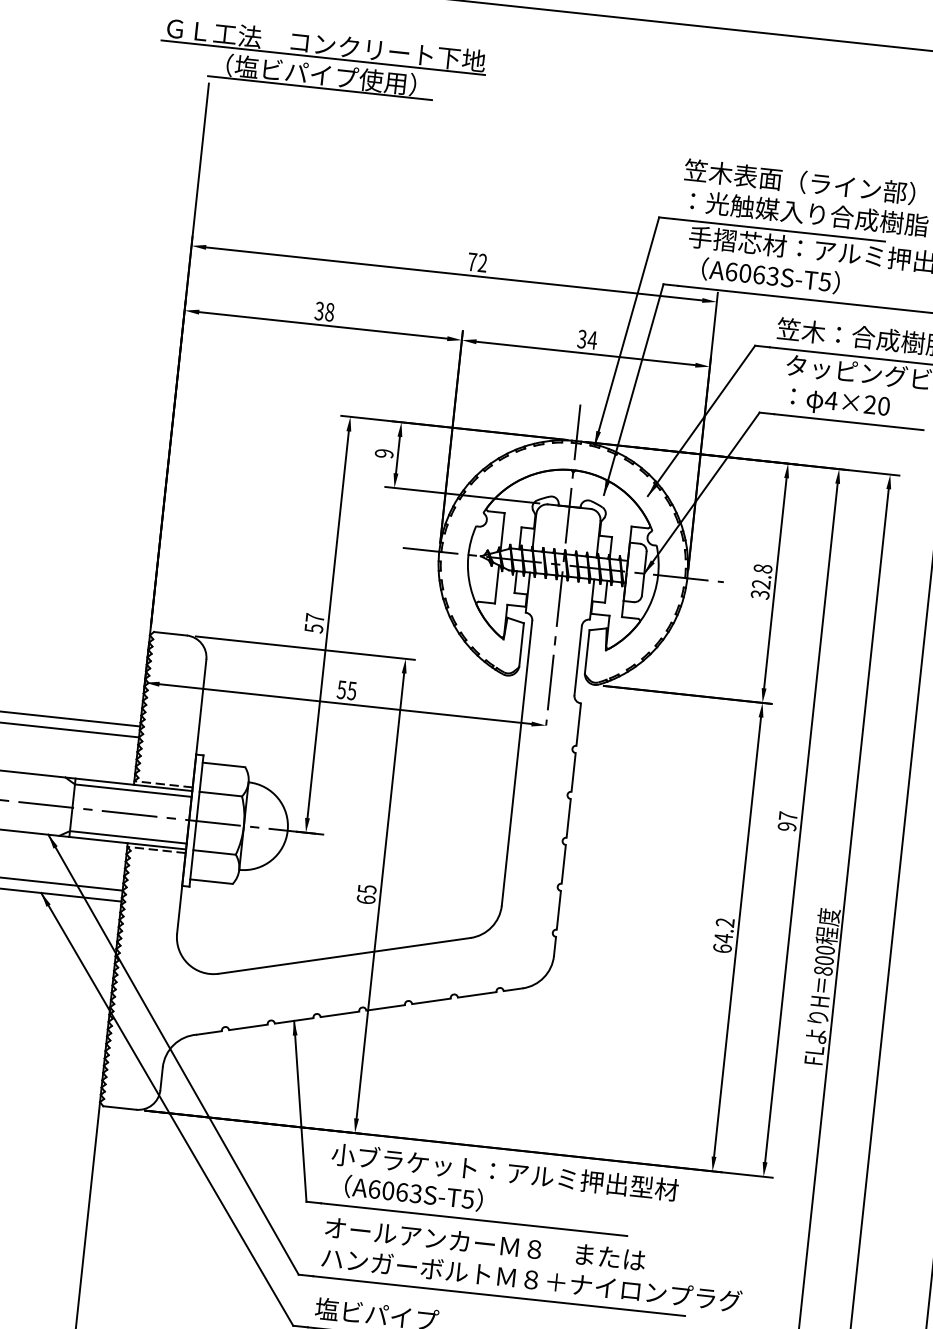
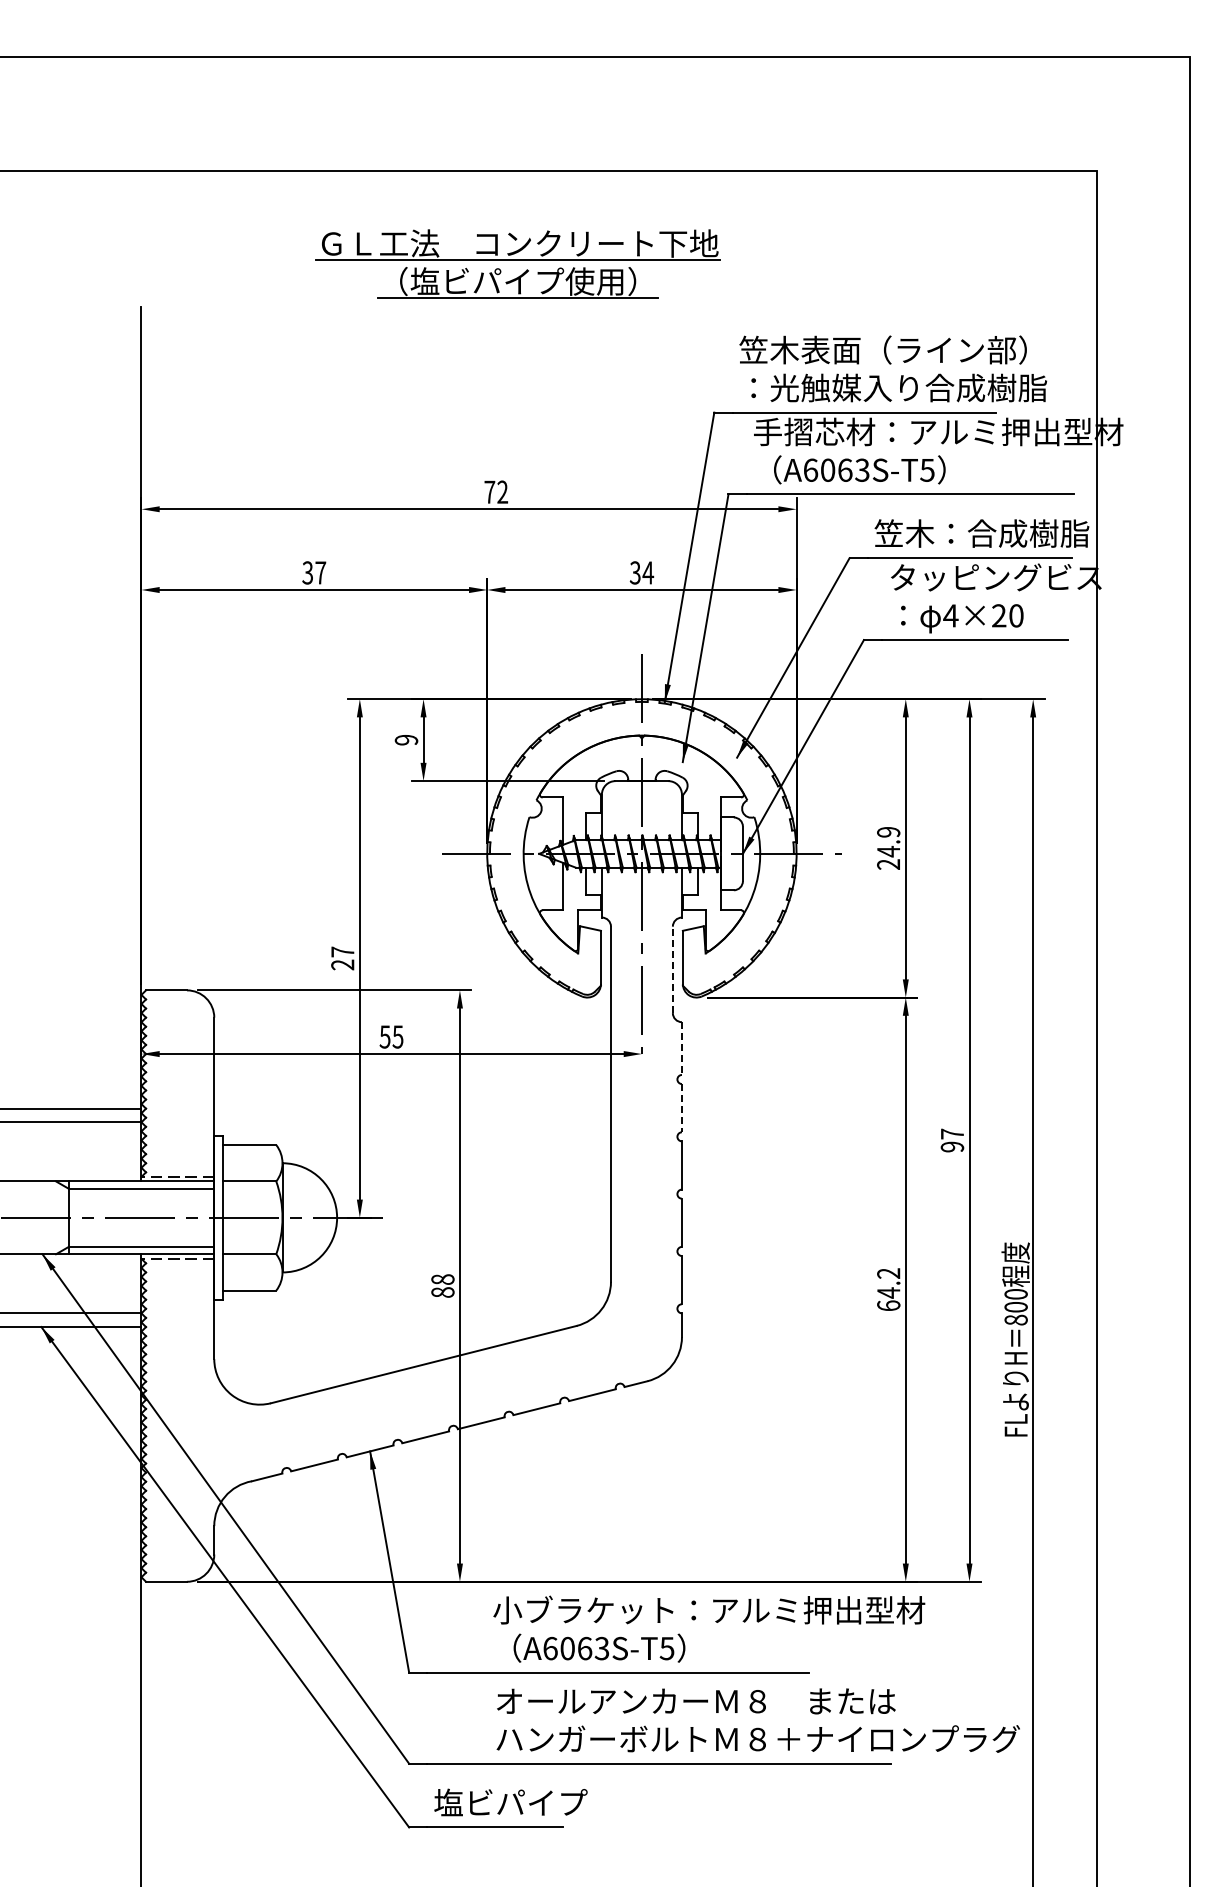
part: (322, 60) -> (517, 263), moved
text: (329, 311) -> (320, 572), 38 -> 37
text: (761, 581) -> (888, 848), 32.8 -> 24.9
text: (313, 628) -> (342, 964), 57 -> 27
line: (577, 660) -> (672, 969), solid -> dashed
line: (578, 725) -> (681, 1049), solid -> dashed
line: (573, 772) -> (681, 1108), solid -> dashed
text: (366, 894) -> (442, 1285), 65 -> 88
text: (503, 1186) -> (709, 1628), moved
text: (532, 1264) -> (757, 1720), moved

